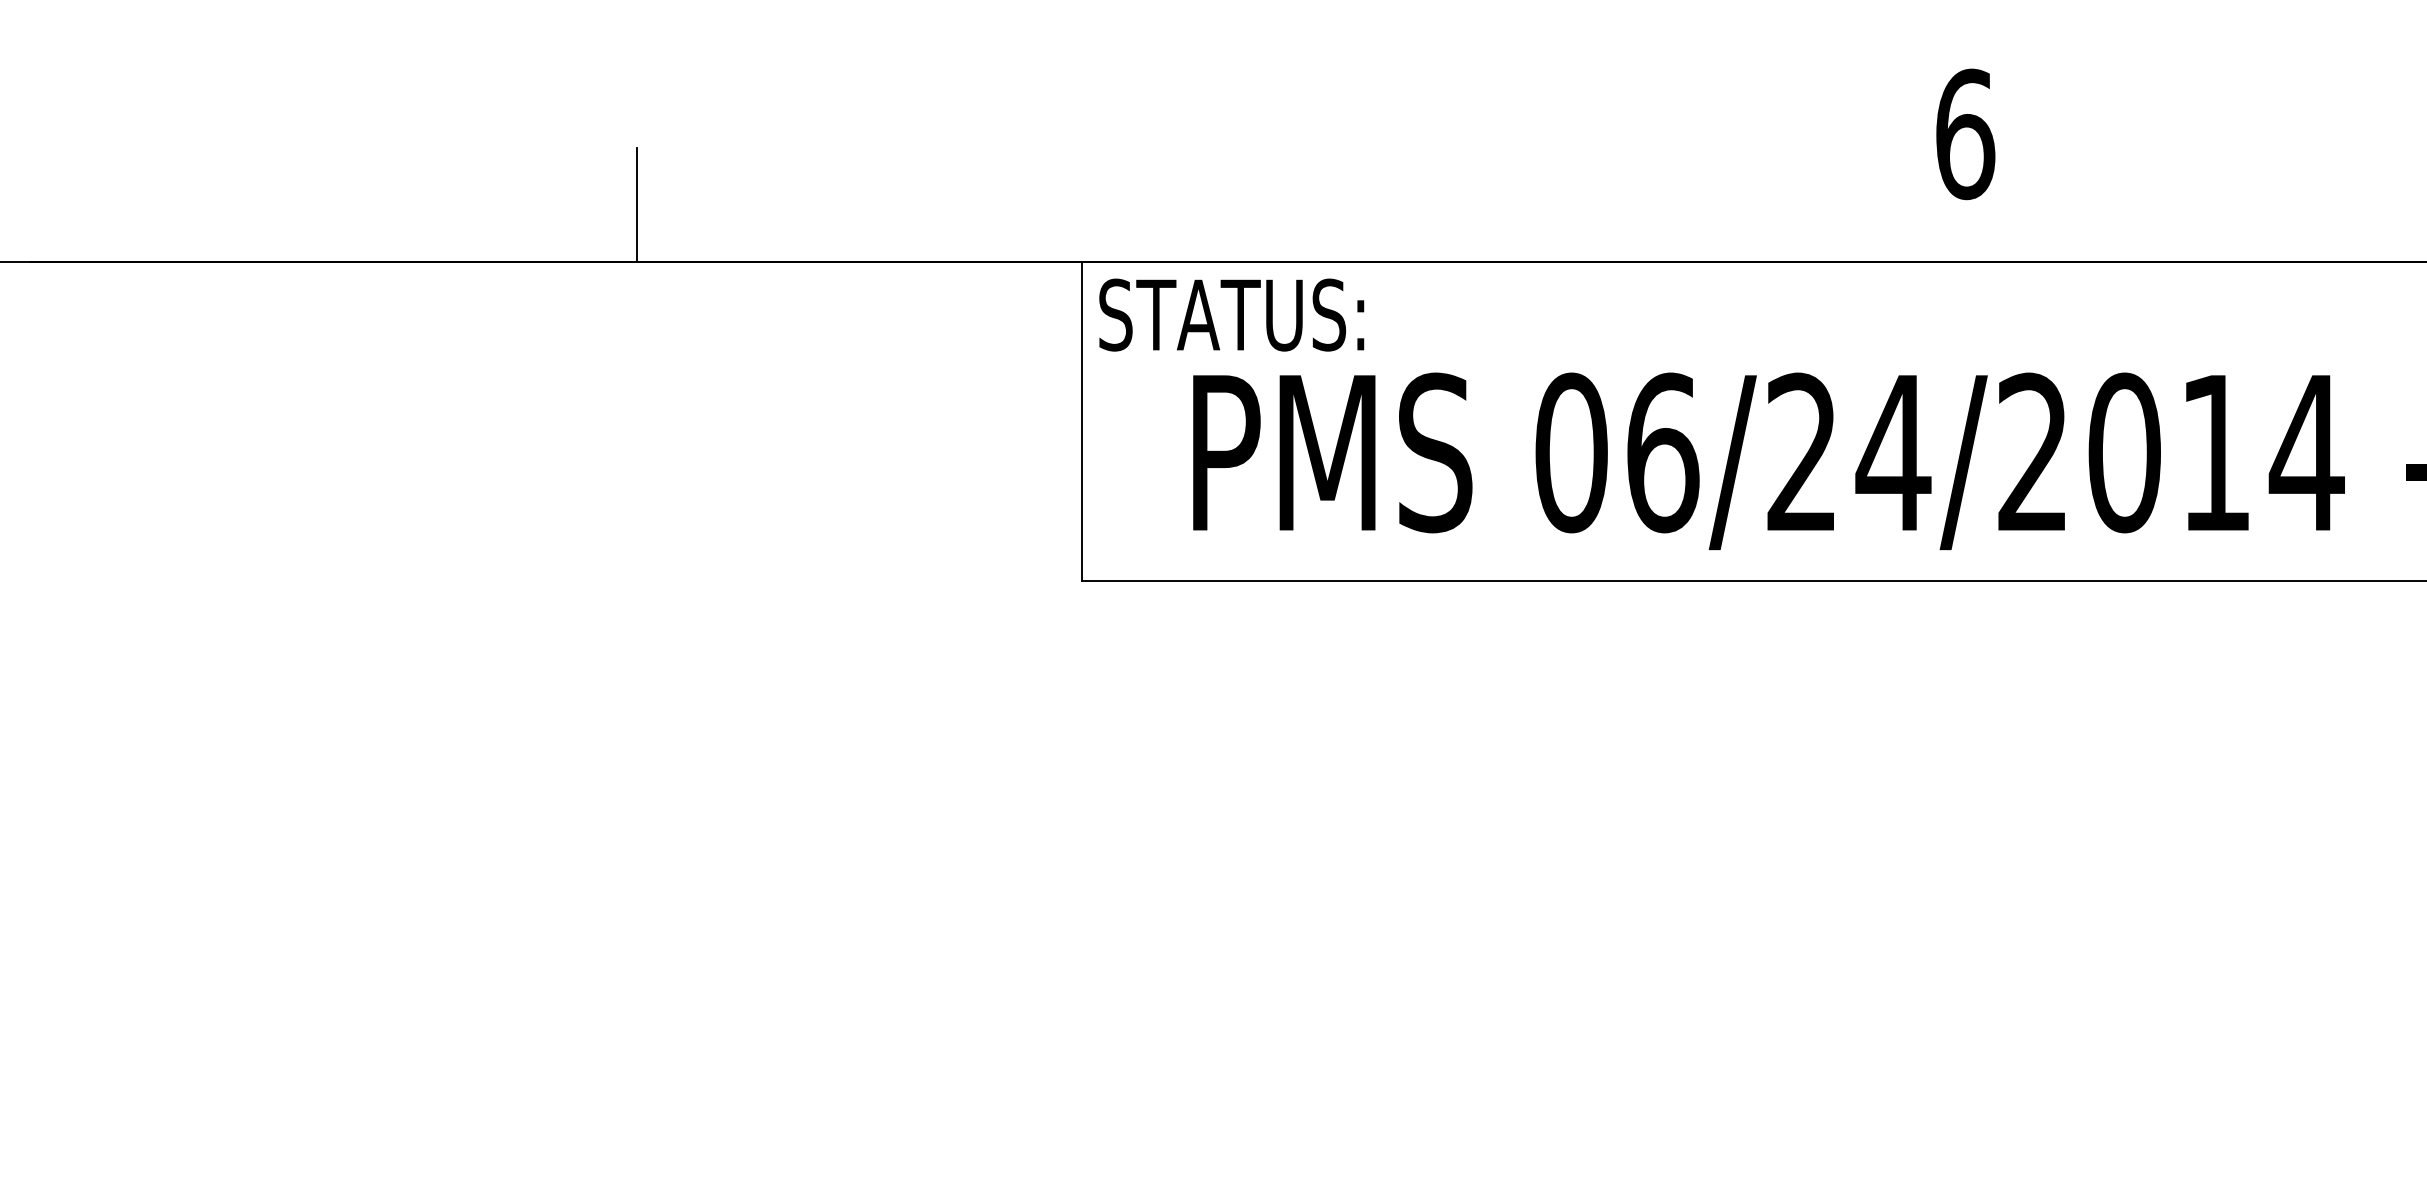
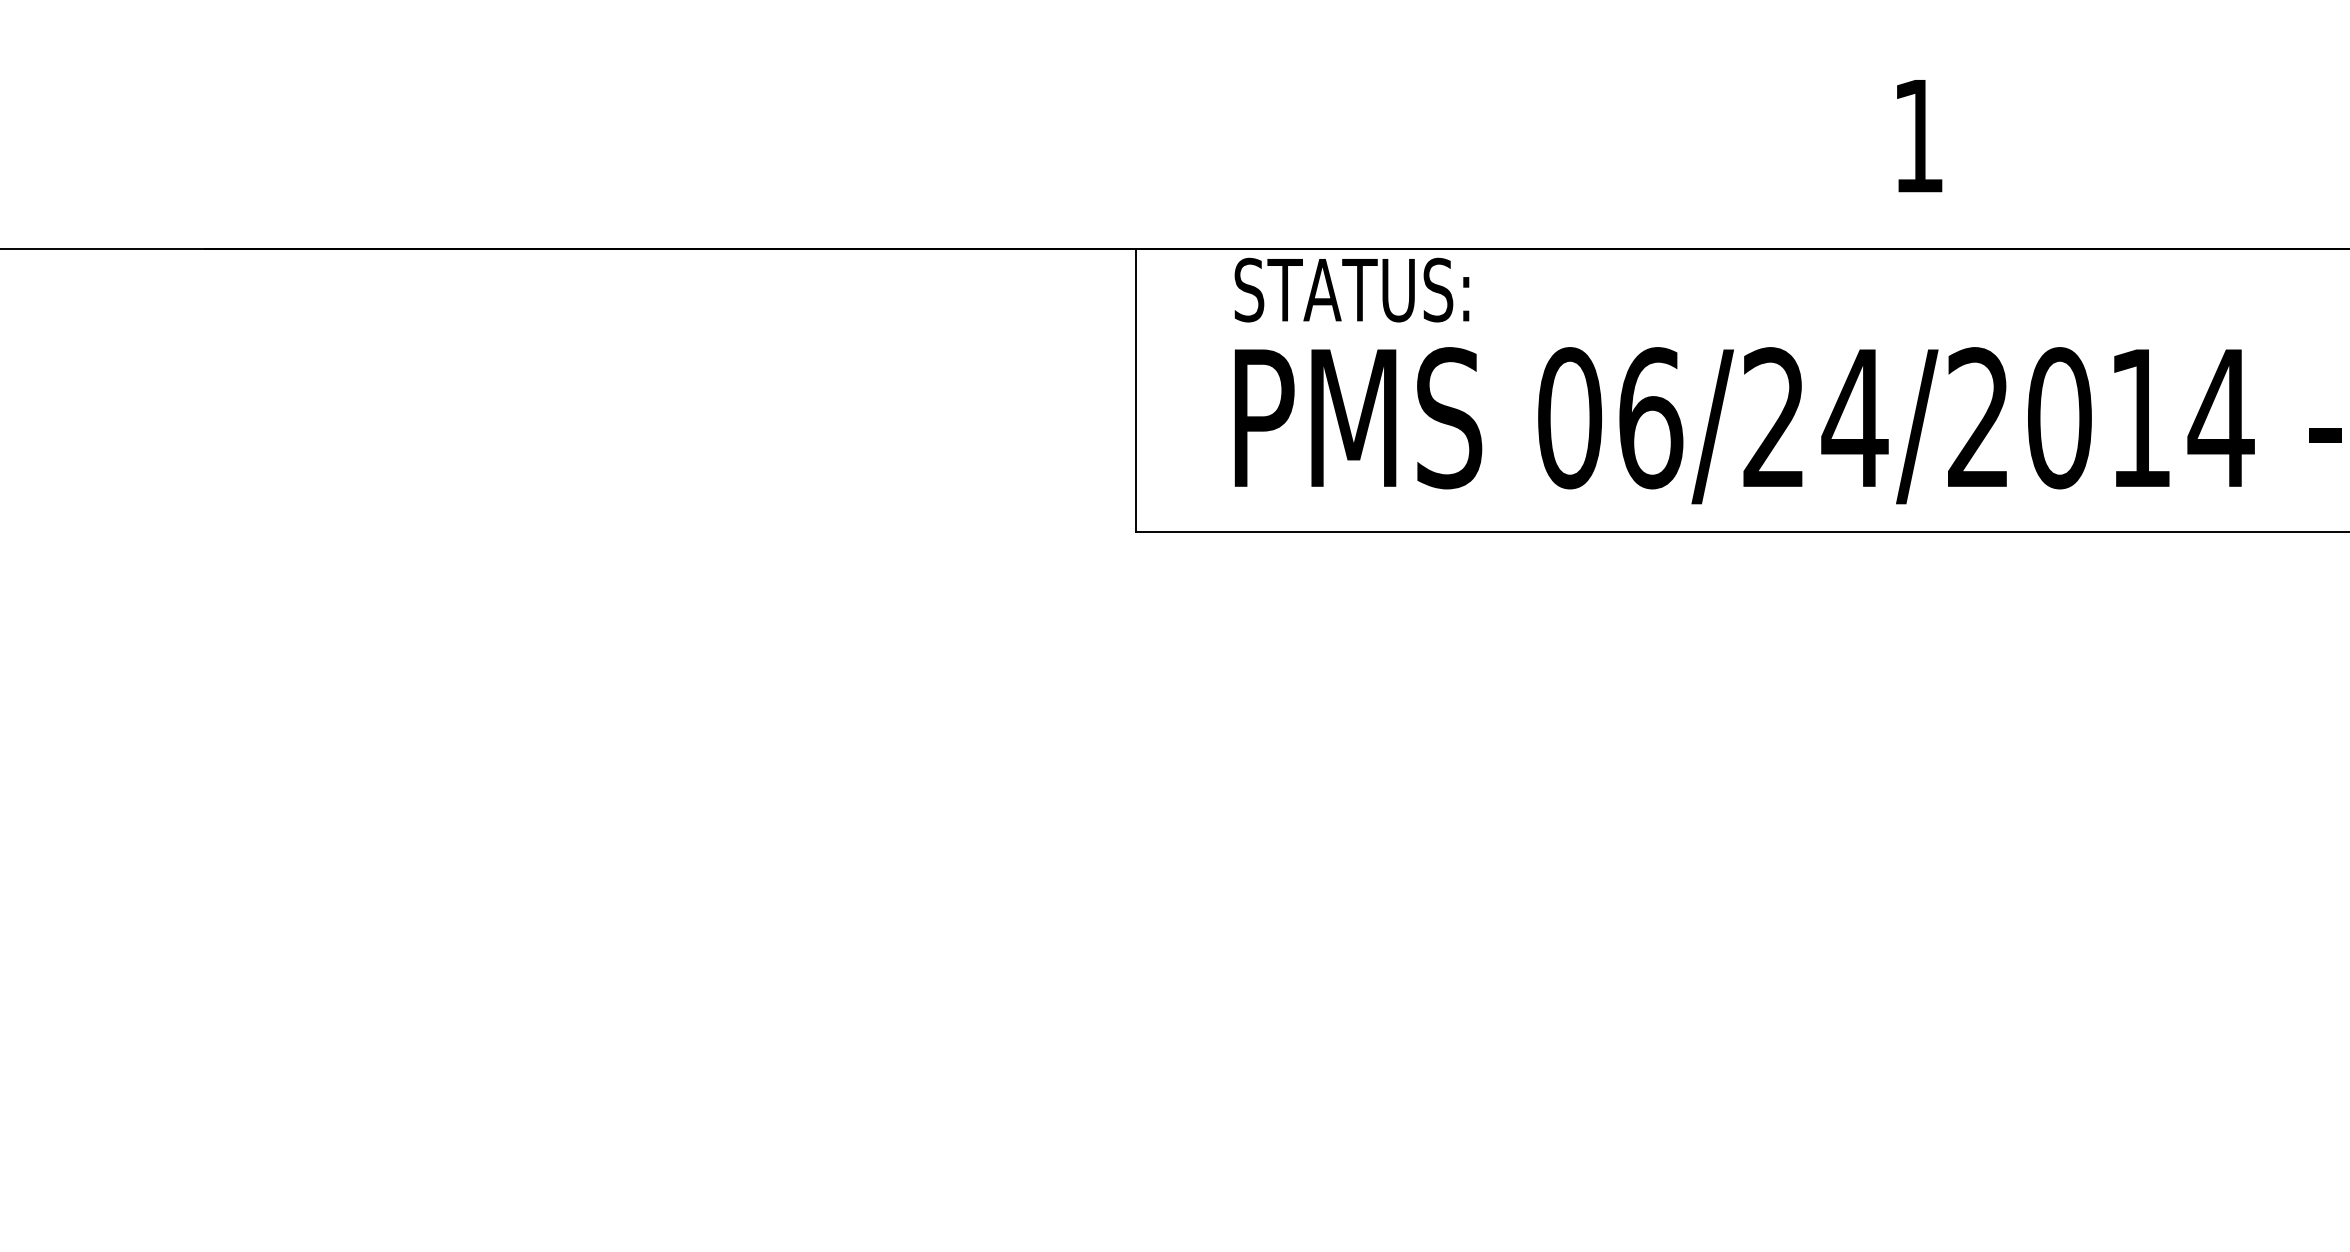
text: (1966, 134) -> (1919, 136), 6 -> 1
line: (637, 204) -> (742, 198), removed
text: (1231, 314) -> (1351, 289), moved

